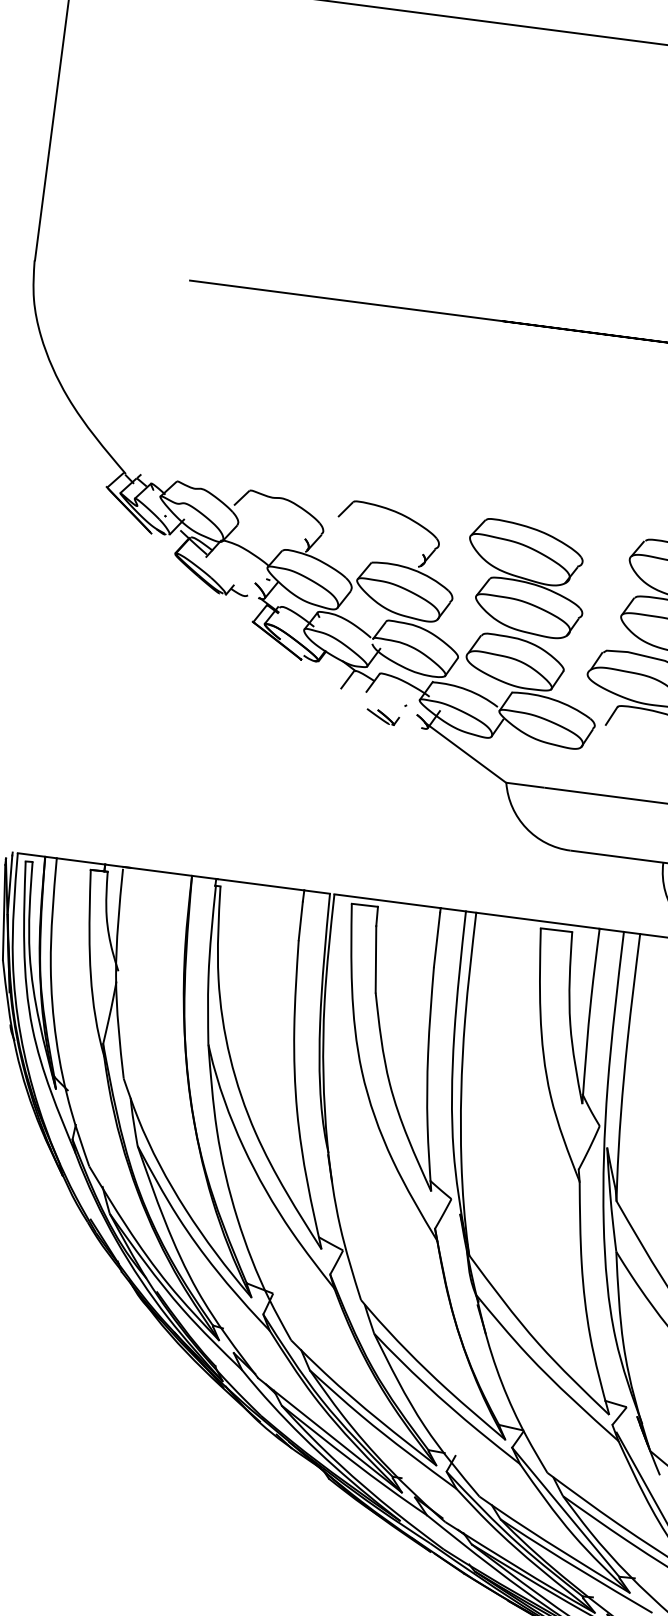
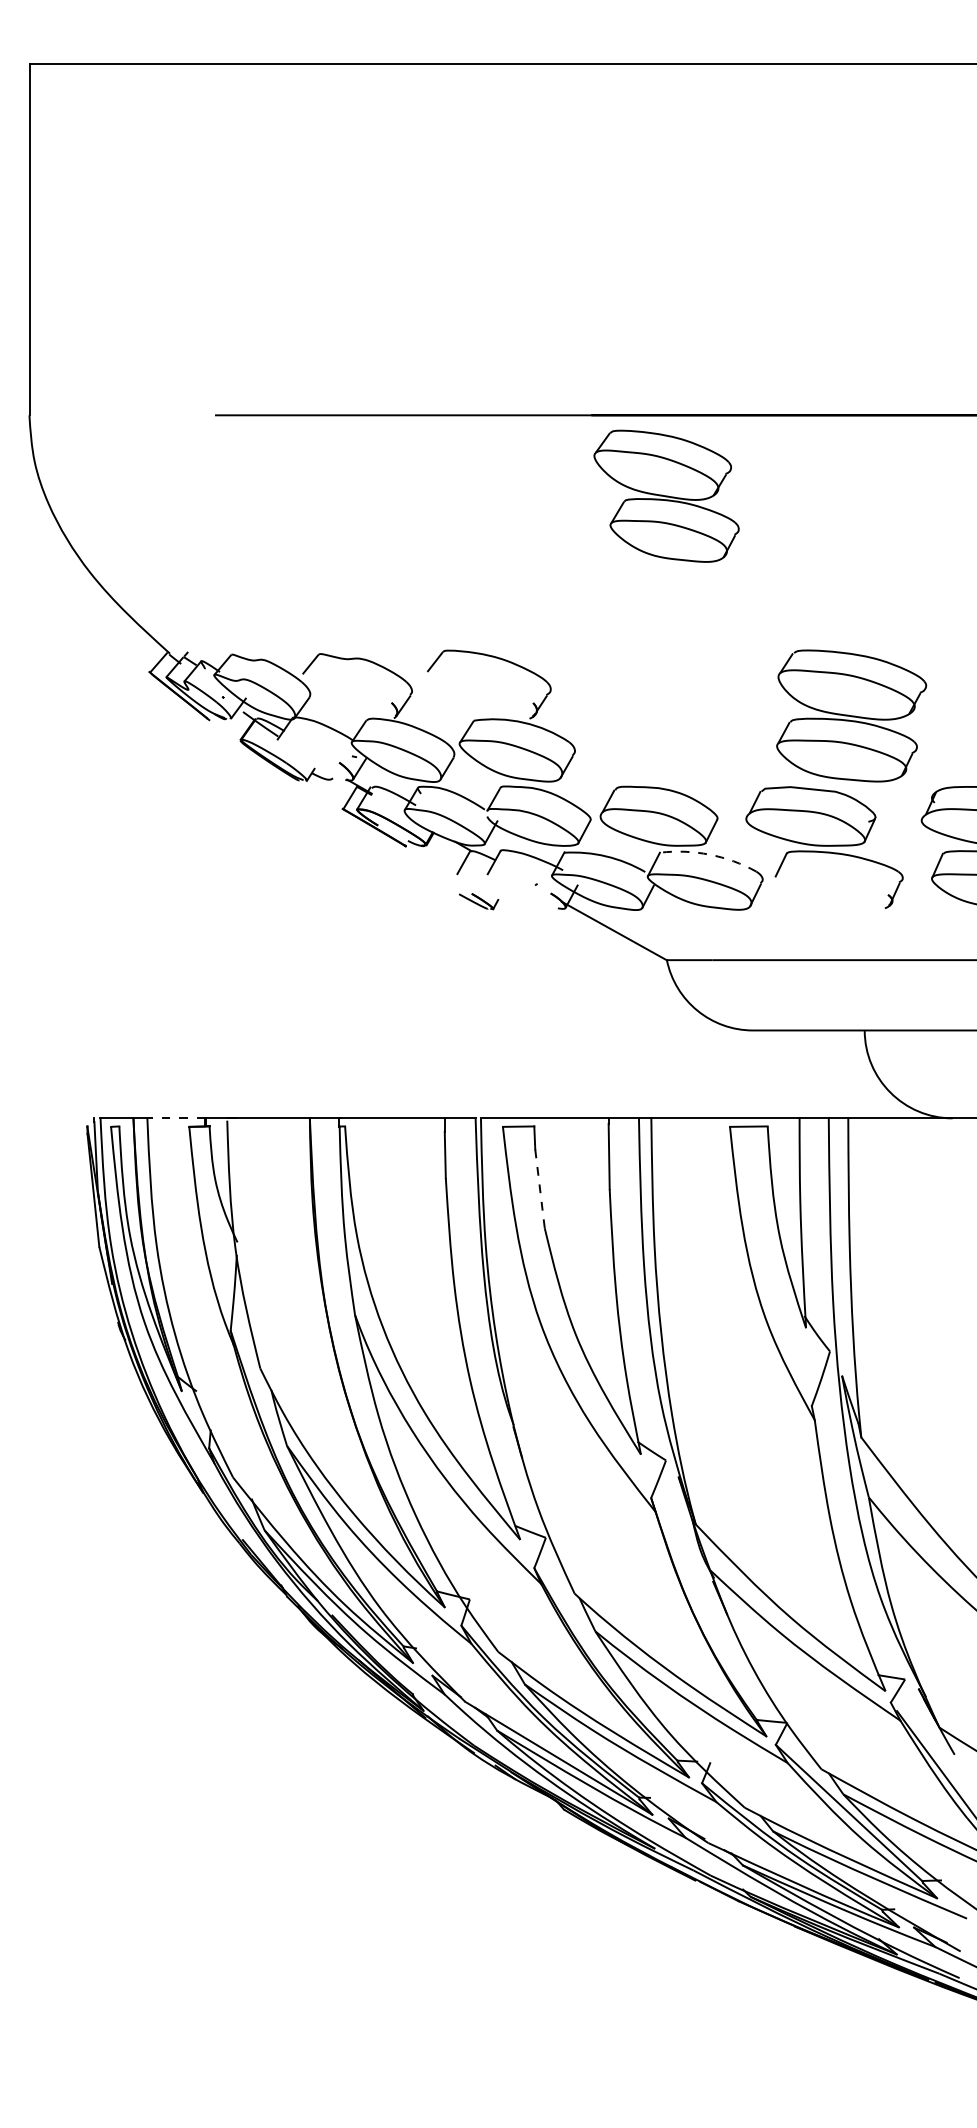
part: (525, 578) -> (666, 495), moved
arc: (553, 699) -> (709, 854), solid -> dashed
part: (382, 717) -> (478, 901), moved
line: (80, 861) -> (175, 1118), solid -> dashed
line: (376, 959) -> (540, 1188), solid -> dashed

